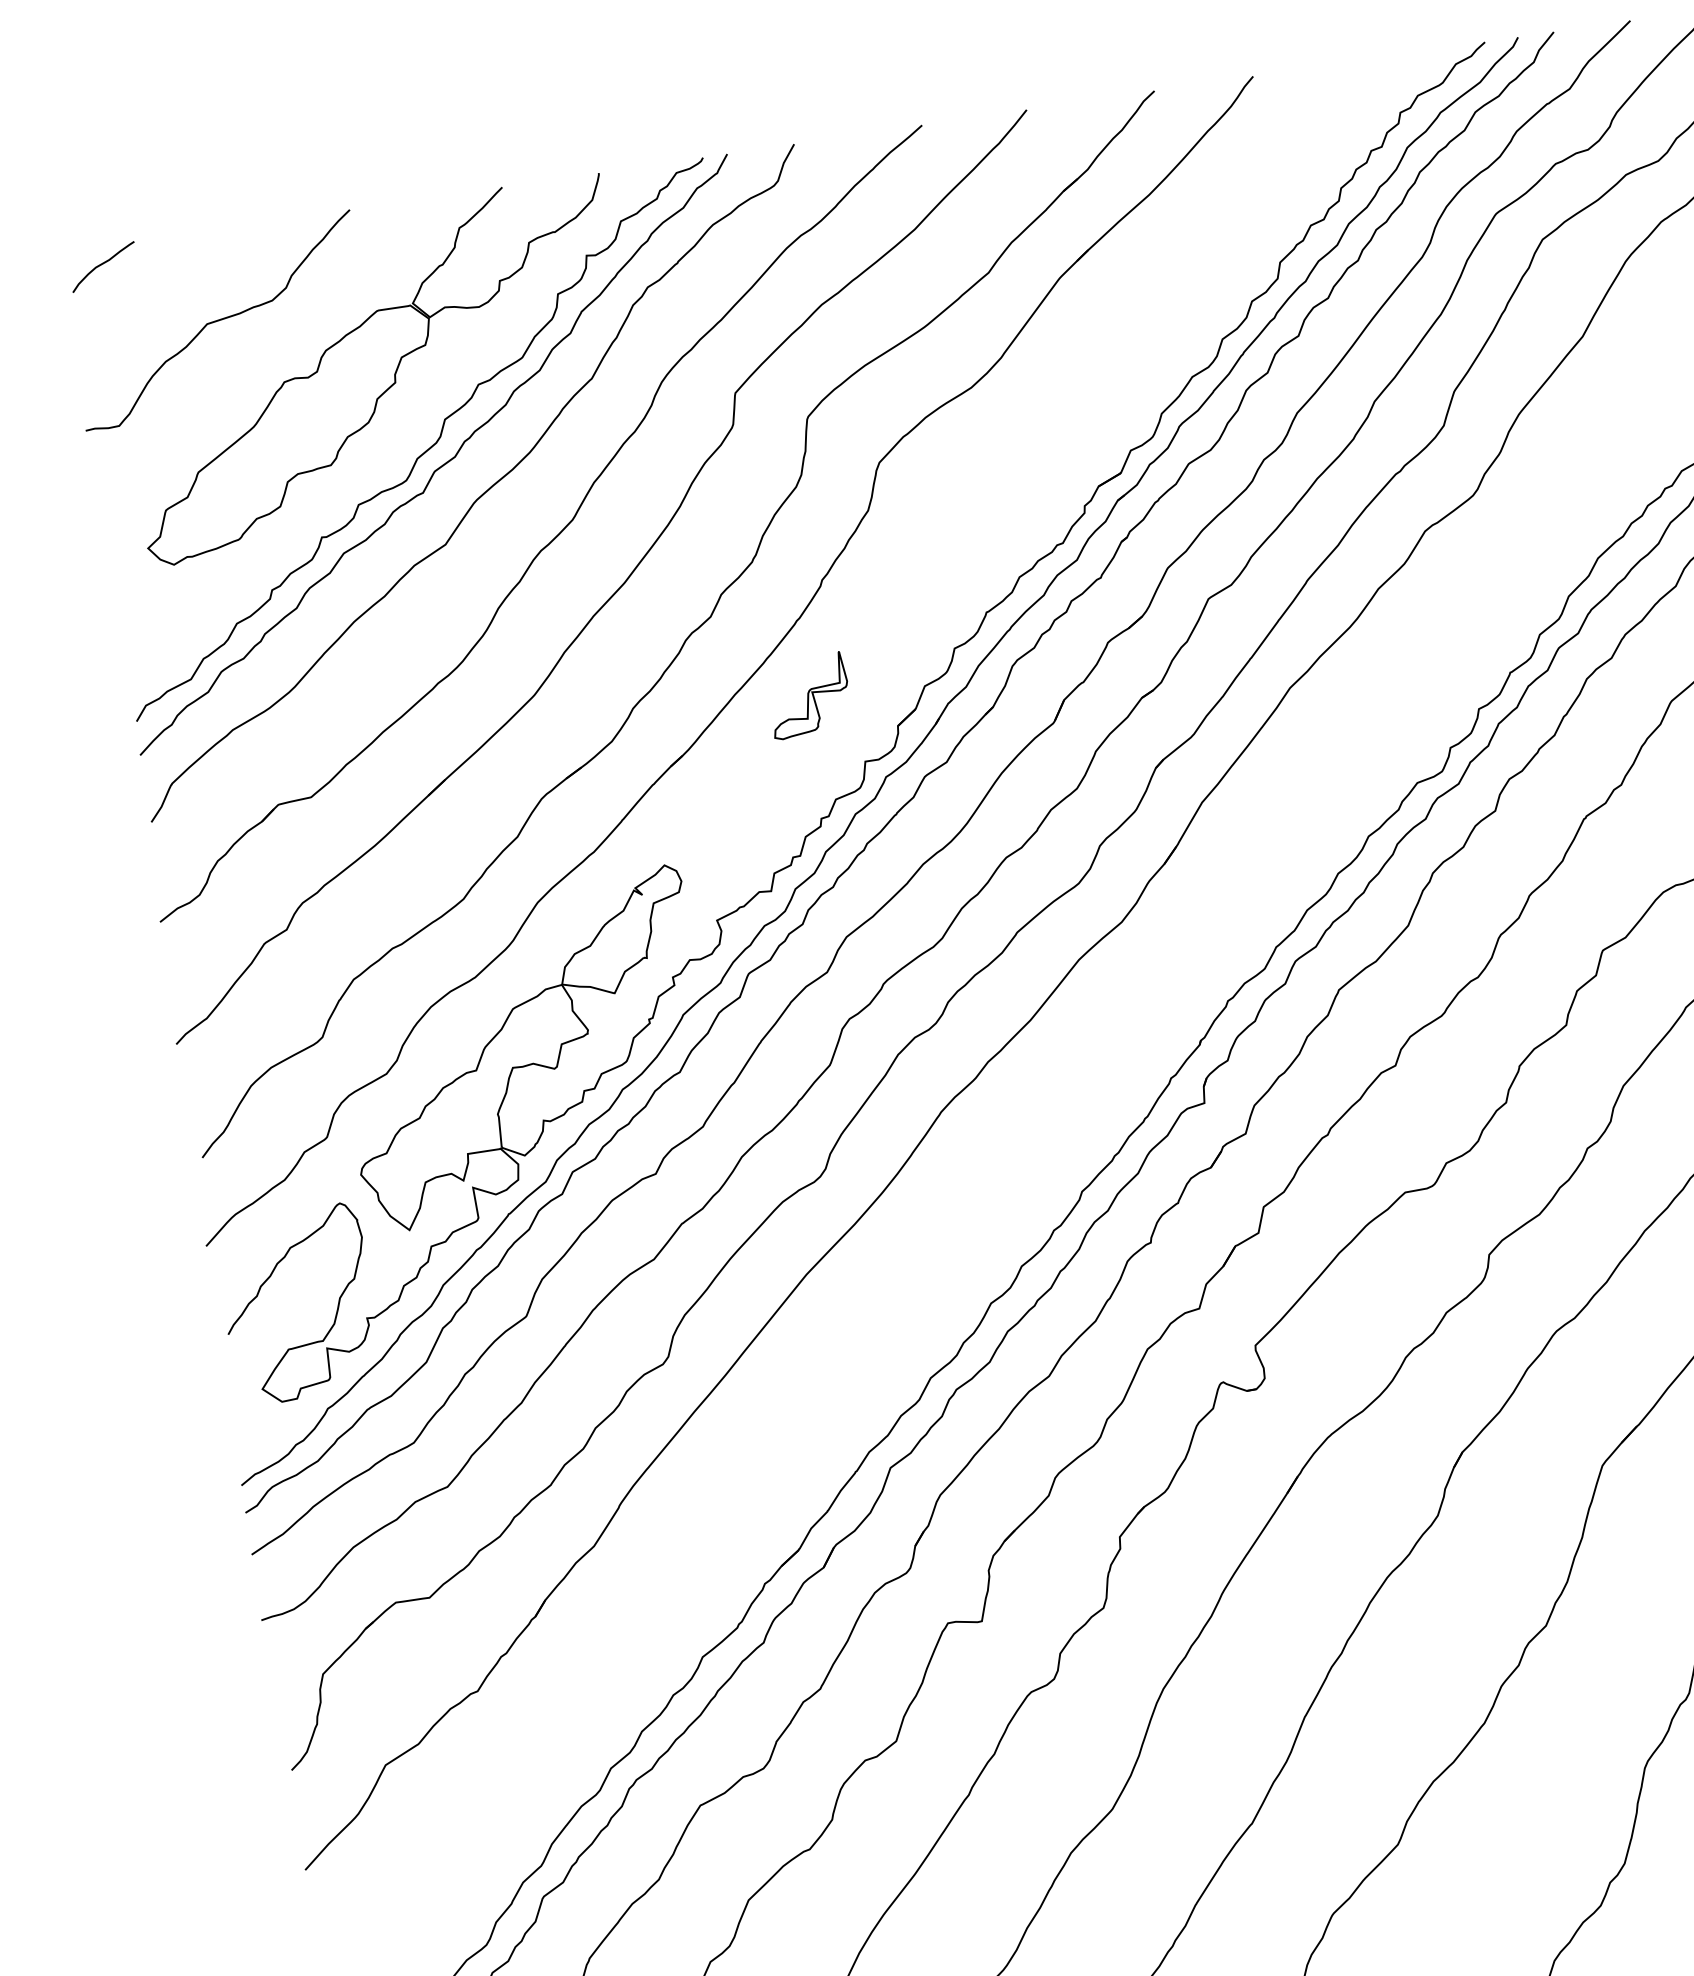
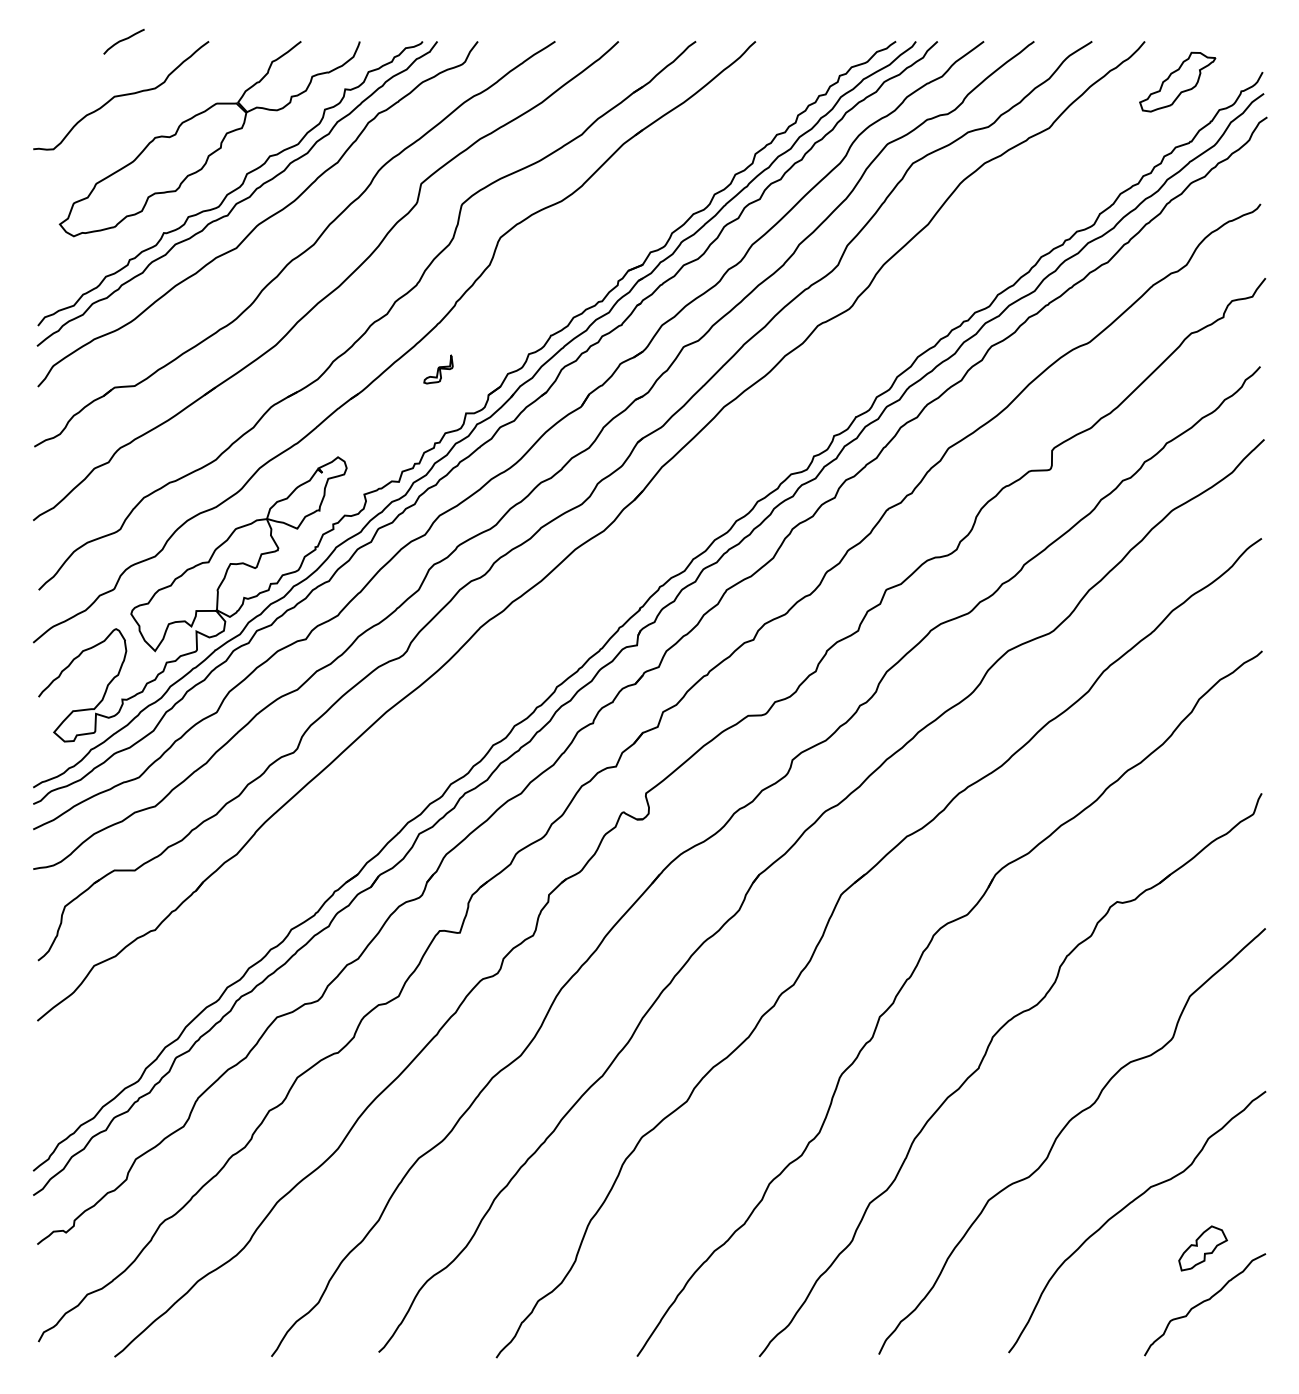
curve: (102, 265) -> (123, 40), moved
part: (809, 695) -> (438, 369), size x0.6

